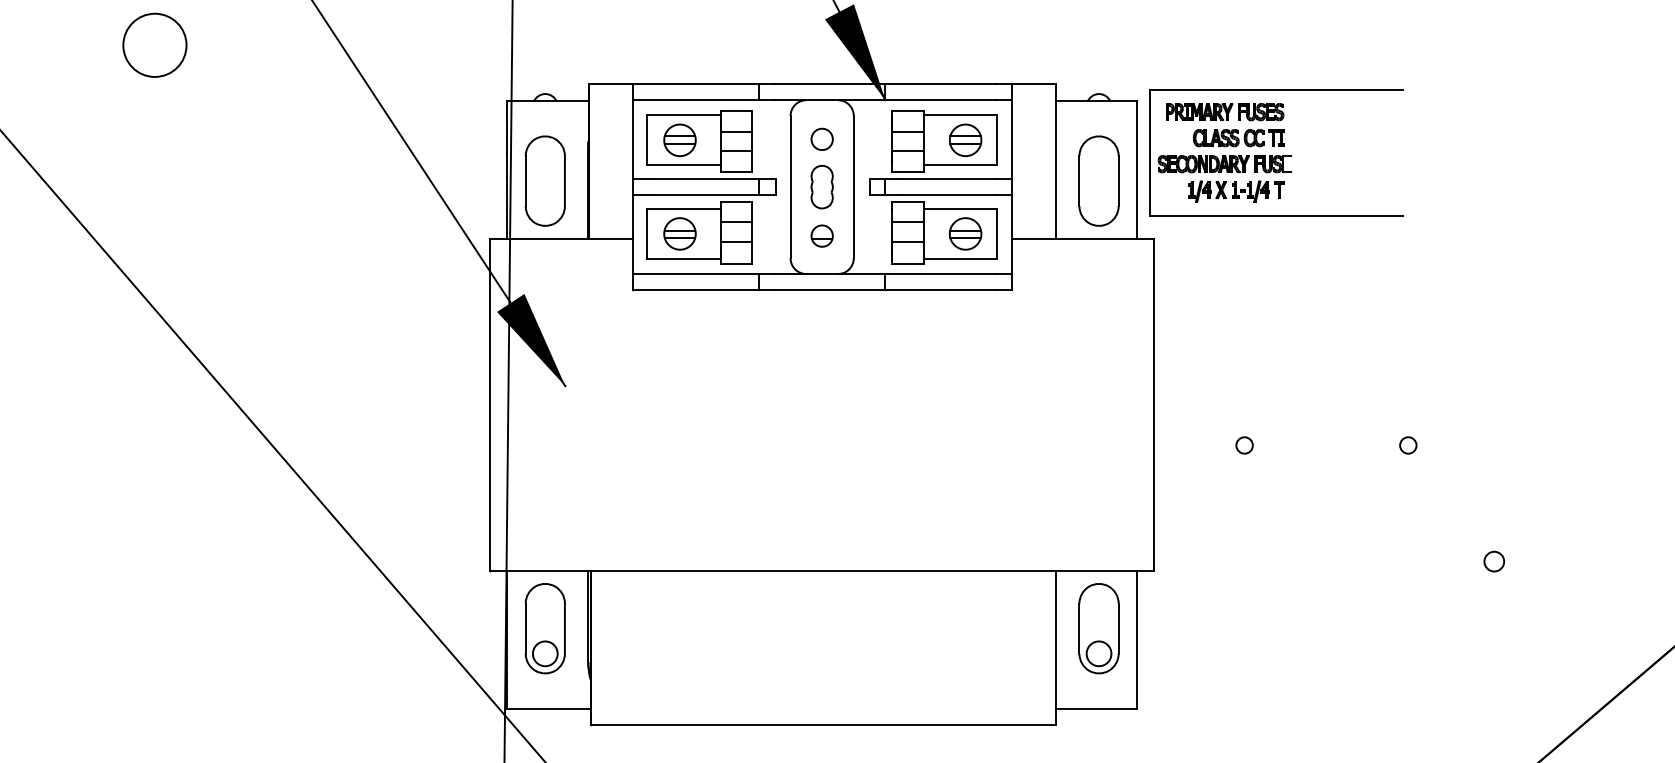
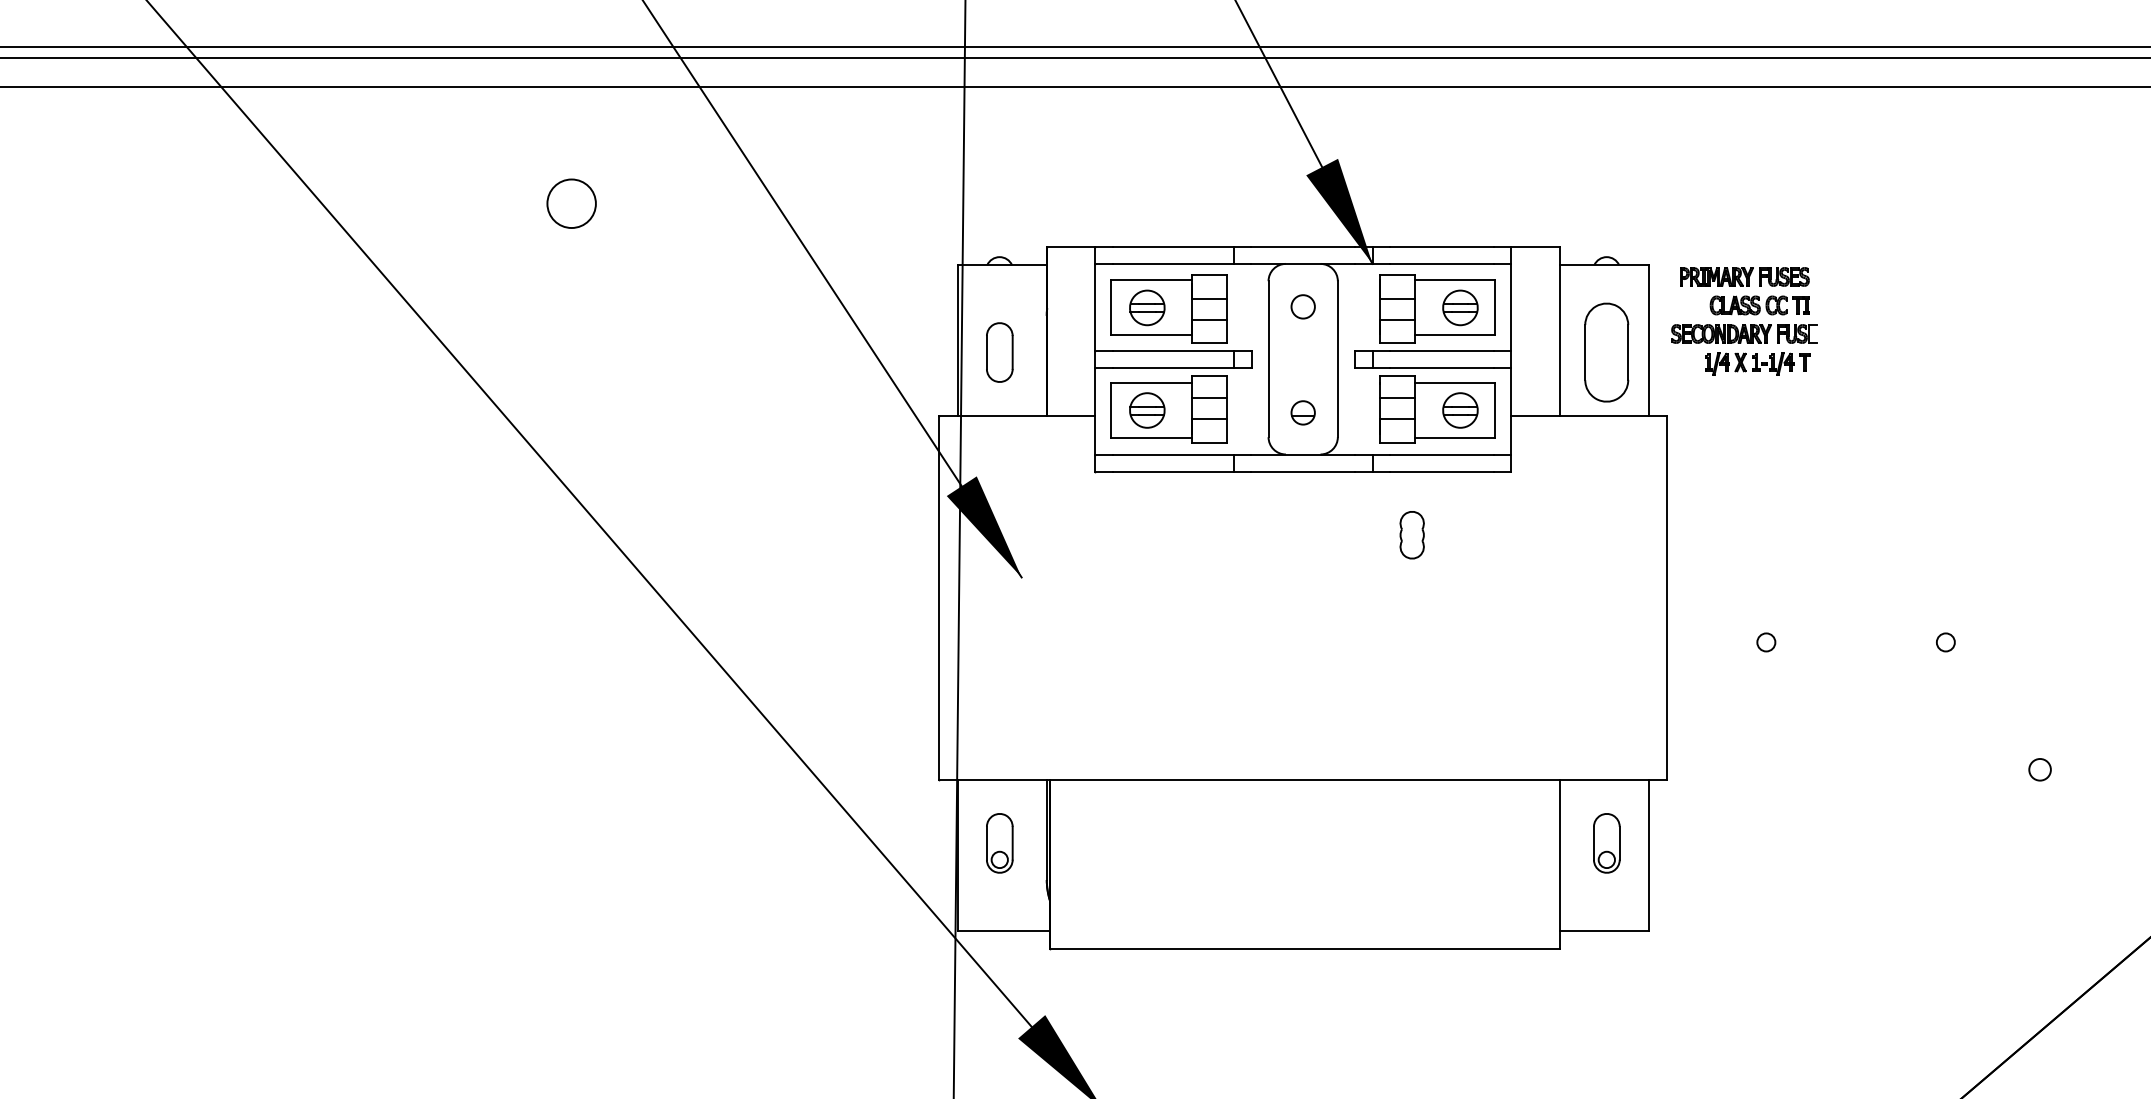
circle: (154, 45) -> (571, 203), size x0.7
part: (1276, 89) -> (1801, 252), removed
part: (545, 181) -> (999, 352), size x0.6
part: (821, 187) -> (1411, 535), moved
part: (545, 628) -> (999, 843), size x0.6
part: (1098, 628) -> (1606, 843), size x0.6

